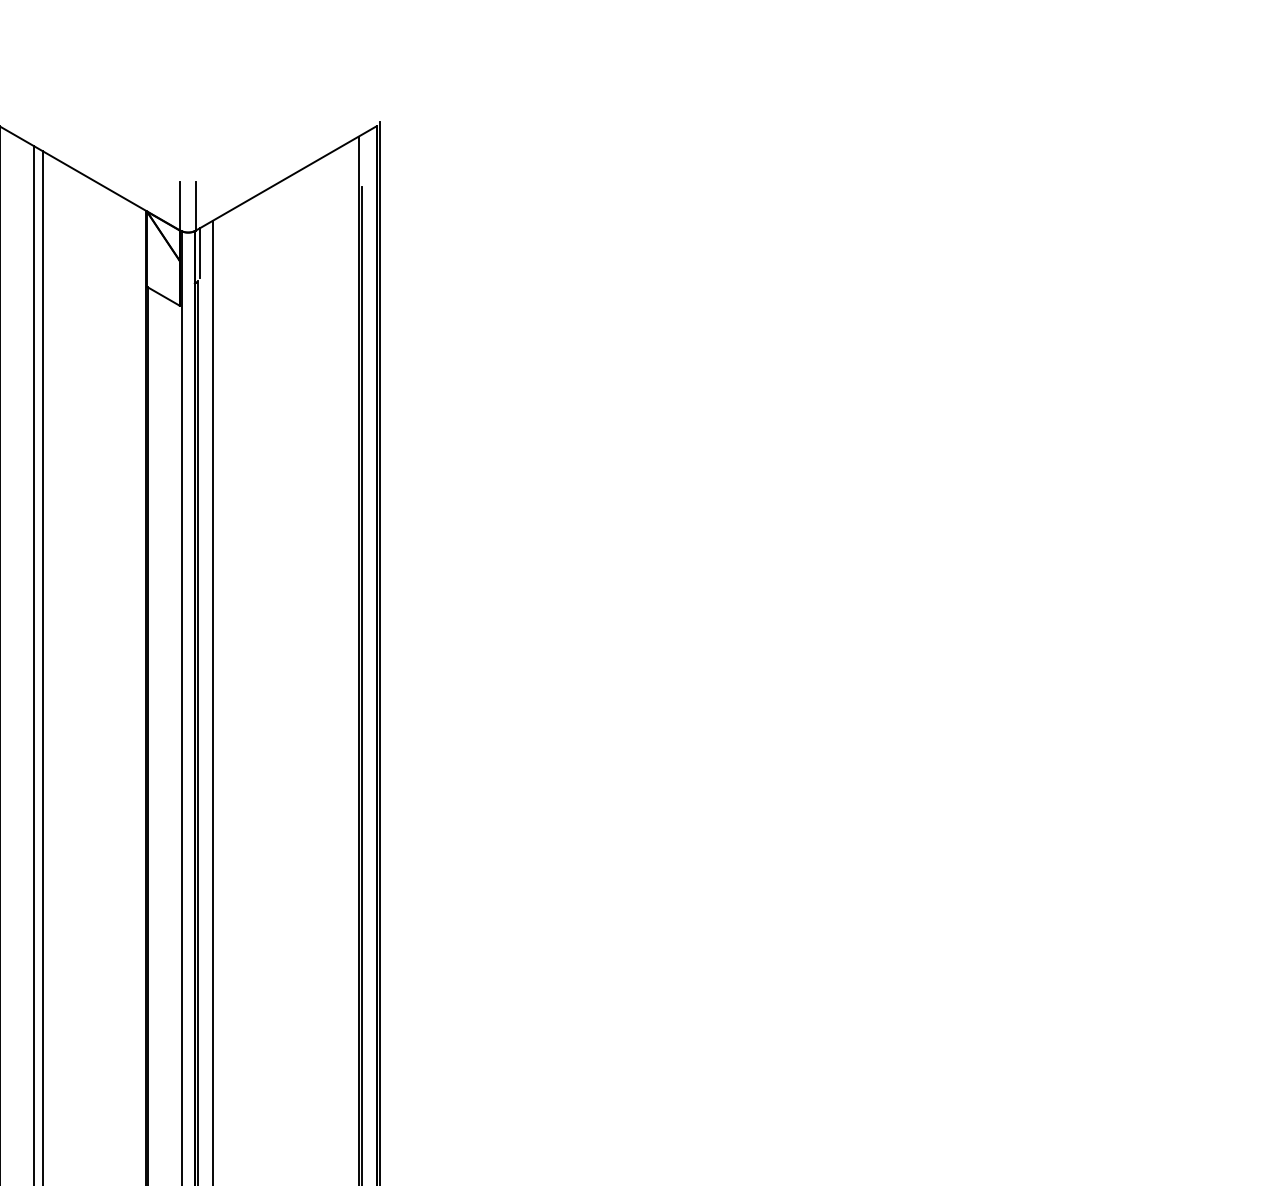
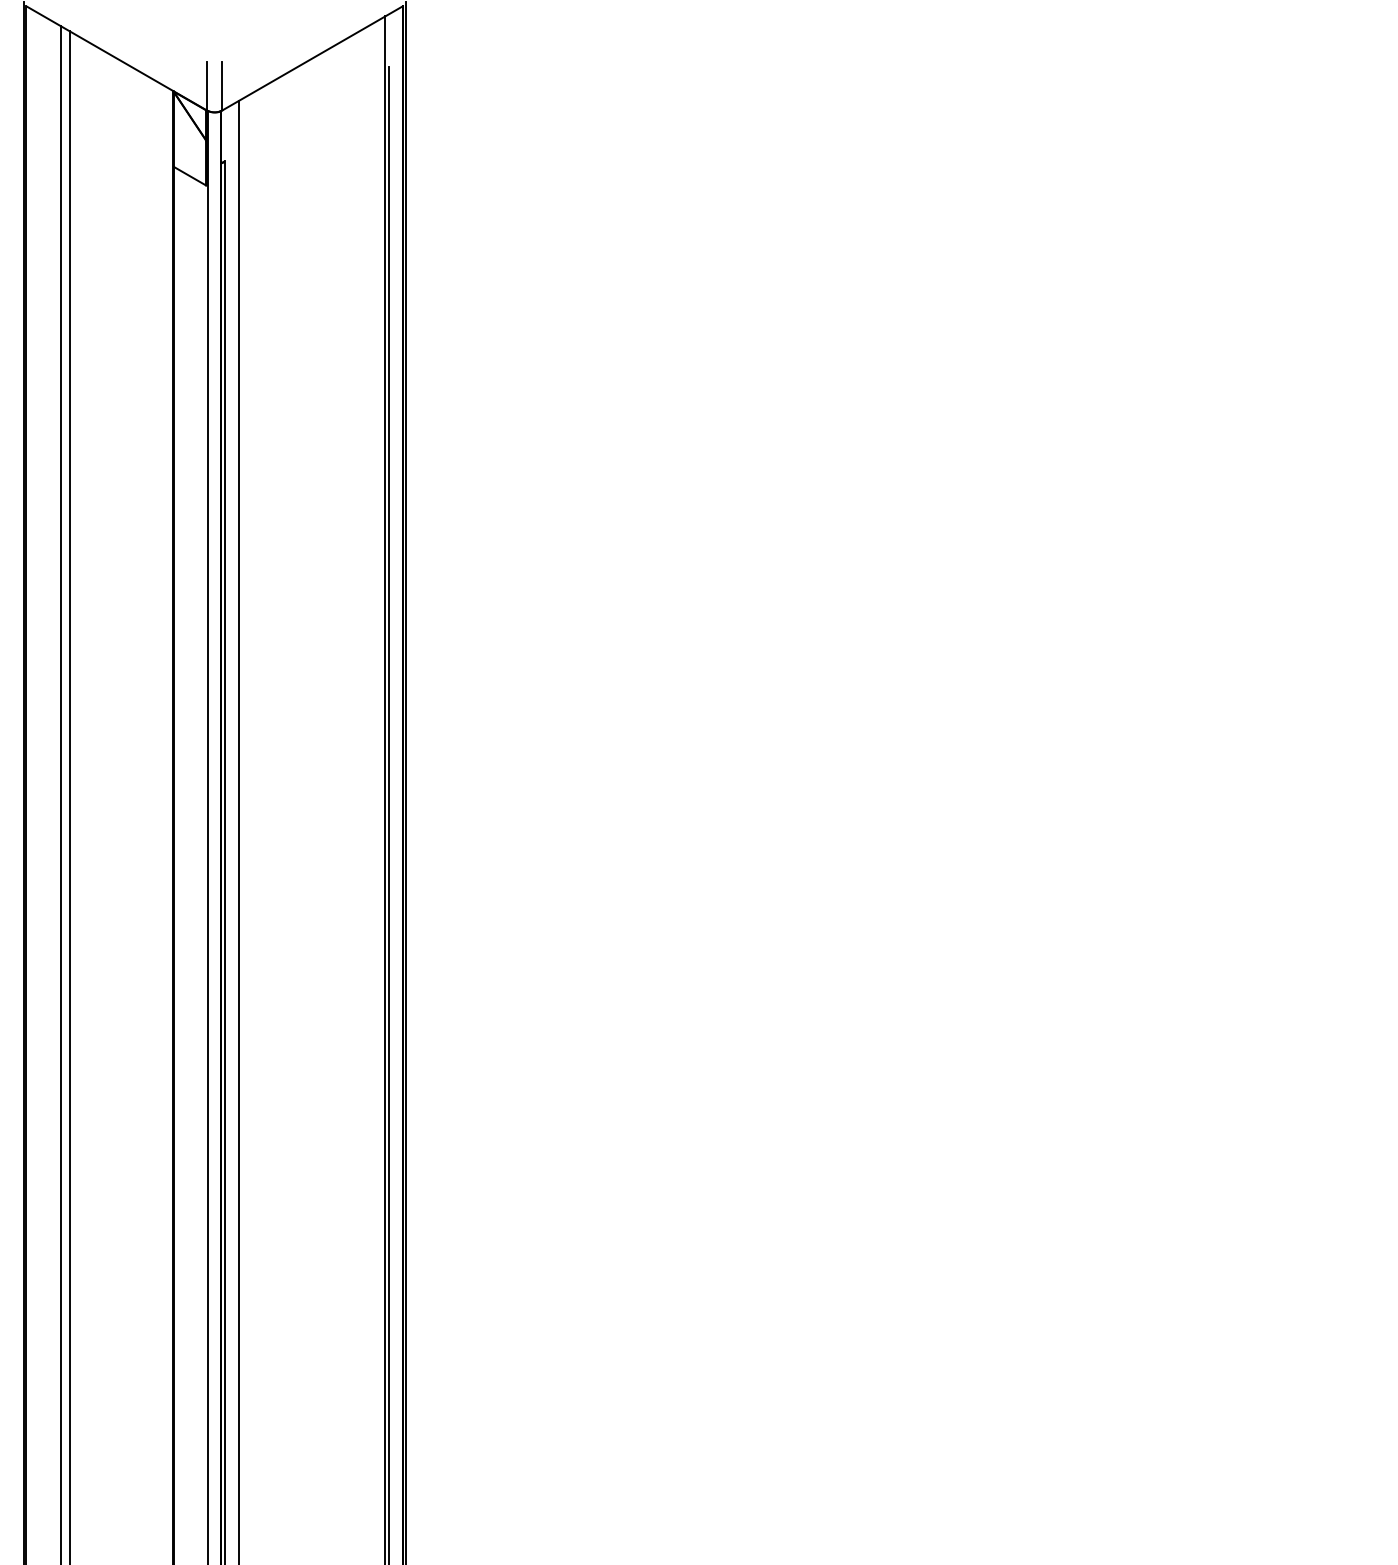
line: (199, 252) -> (226, 132), removed

